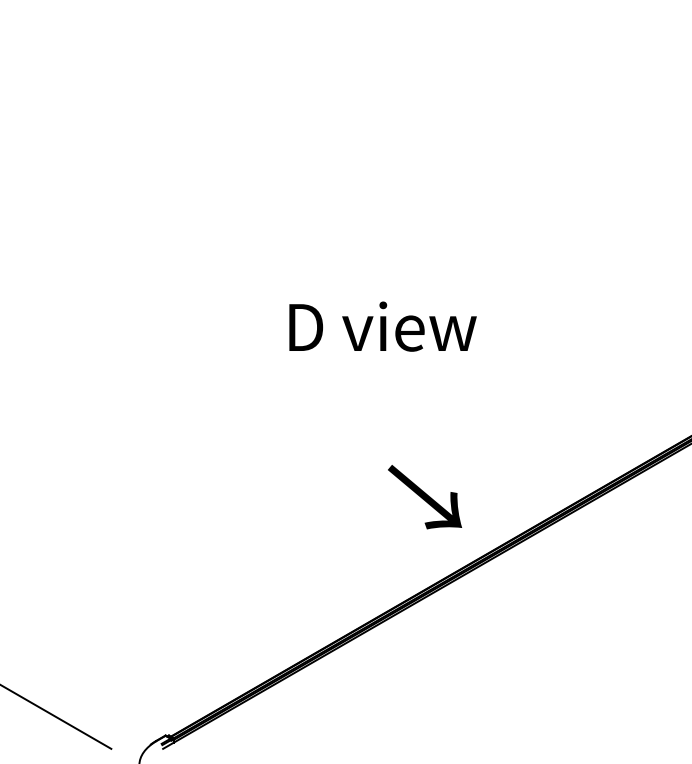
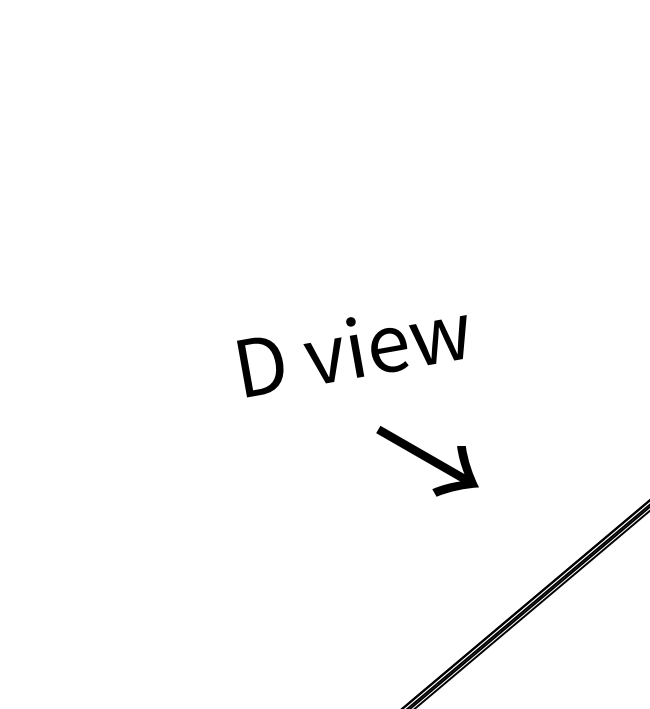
text: (424, 497) -> (426, 458), moved

